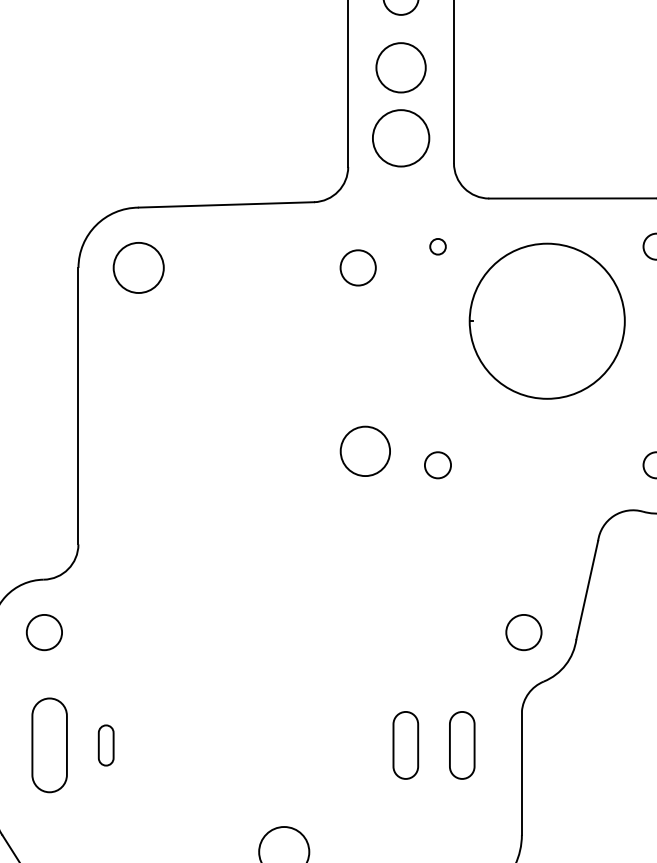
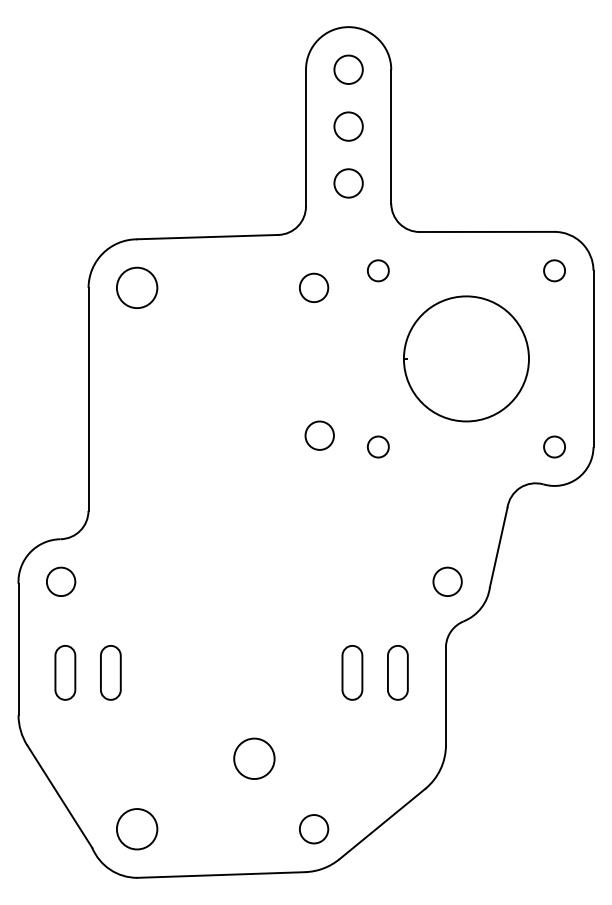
circle: (400, 67) -> (348, 126), size x0.71
circle: (400, 138) -> (348, 183), size x0.62
circle: (438, 246) -> (378, 270), size x1.67
part: (547, 320) -> (466, 358), moved
part: (364, 450) -> (319, 435), size x0.71
part: (49, 744) -> (65, 672), size x0.71
part: (105, 744) -> (110, 672), size x1.67

